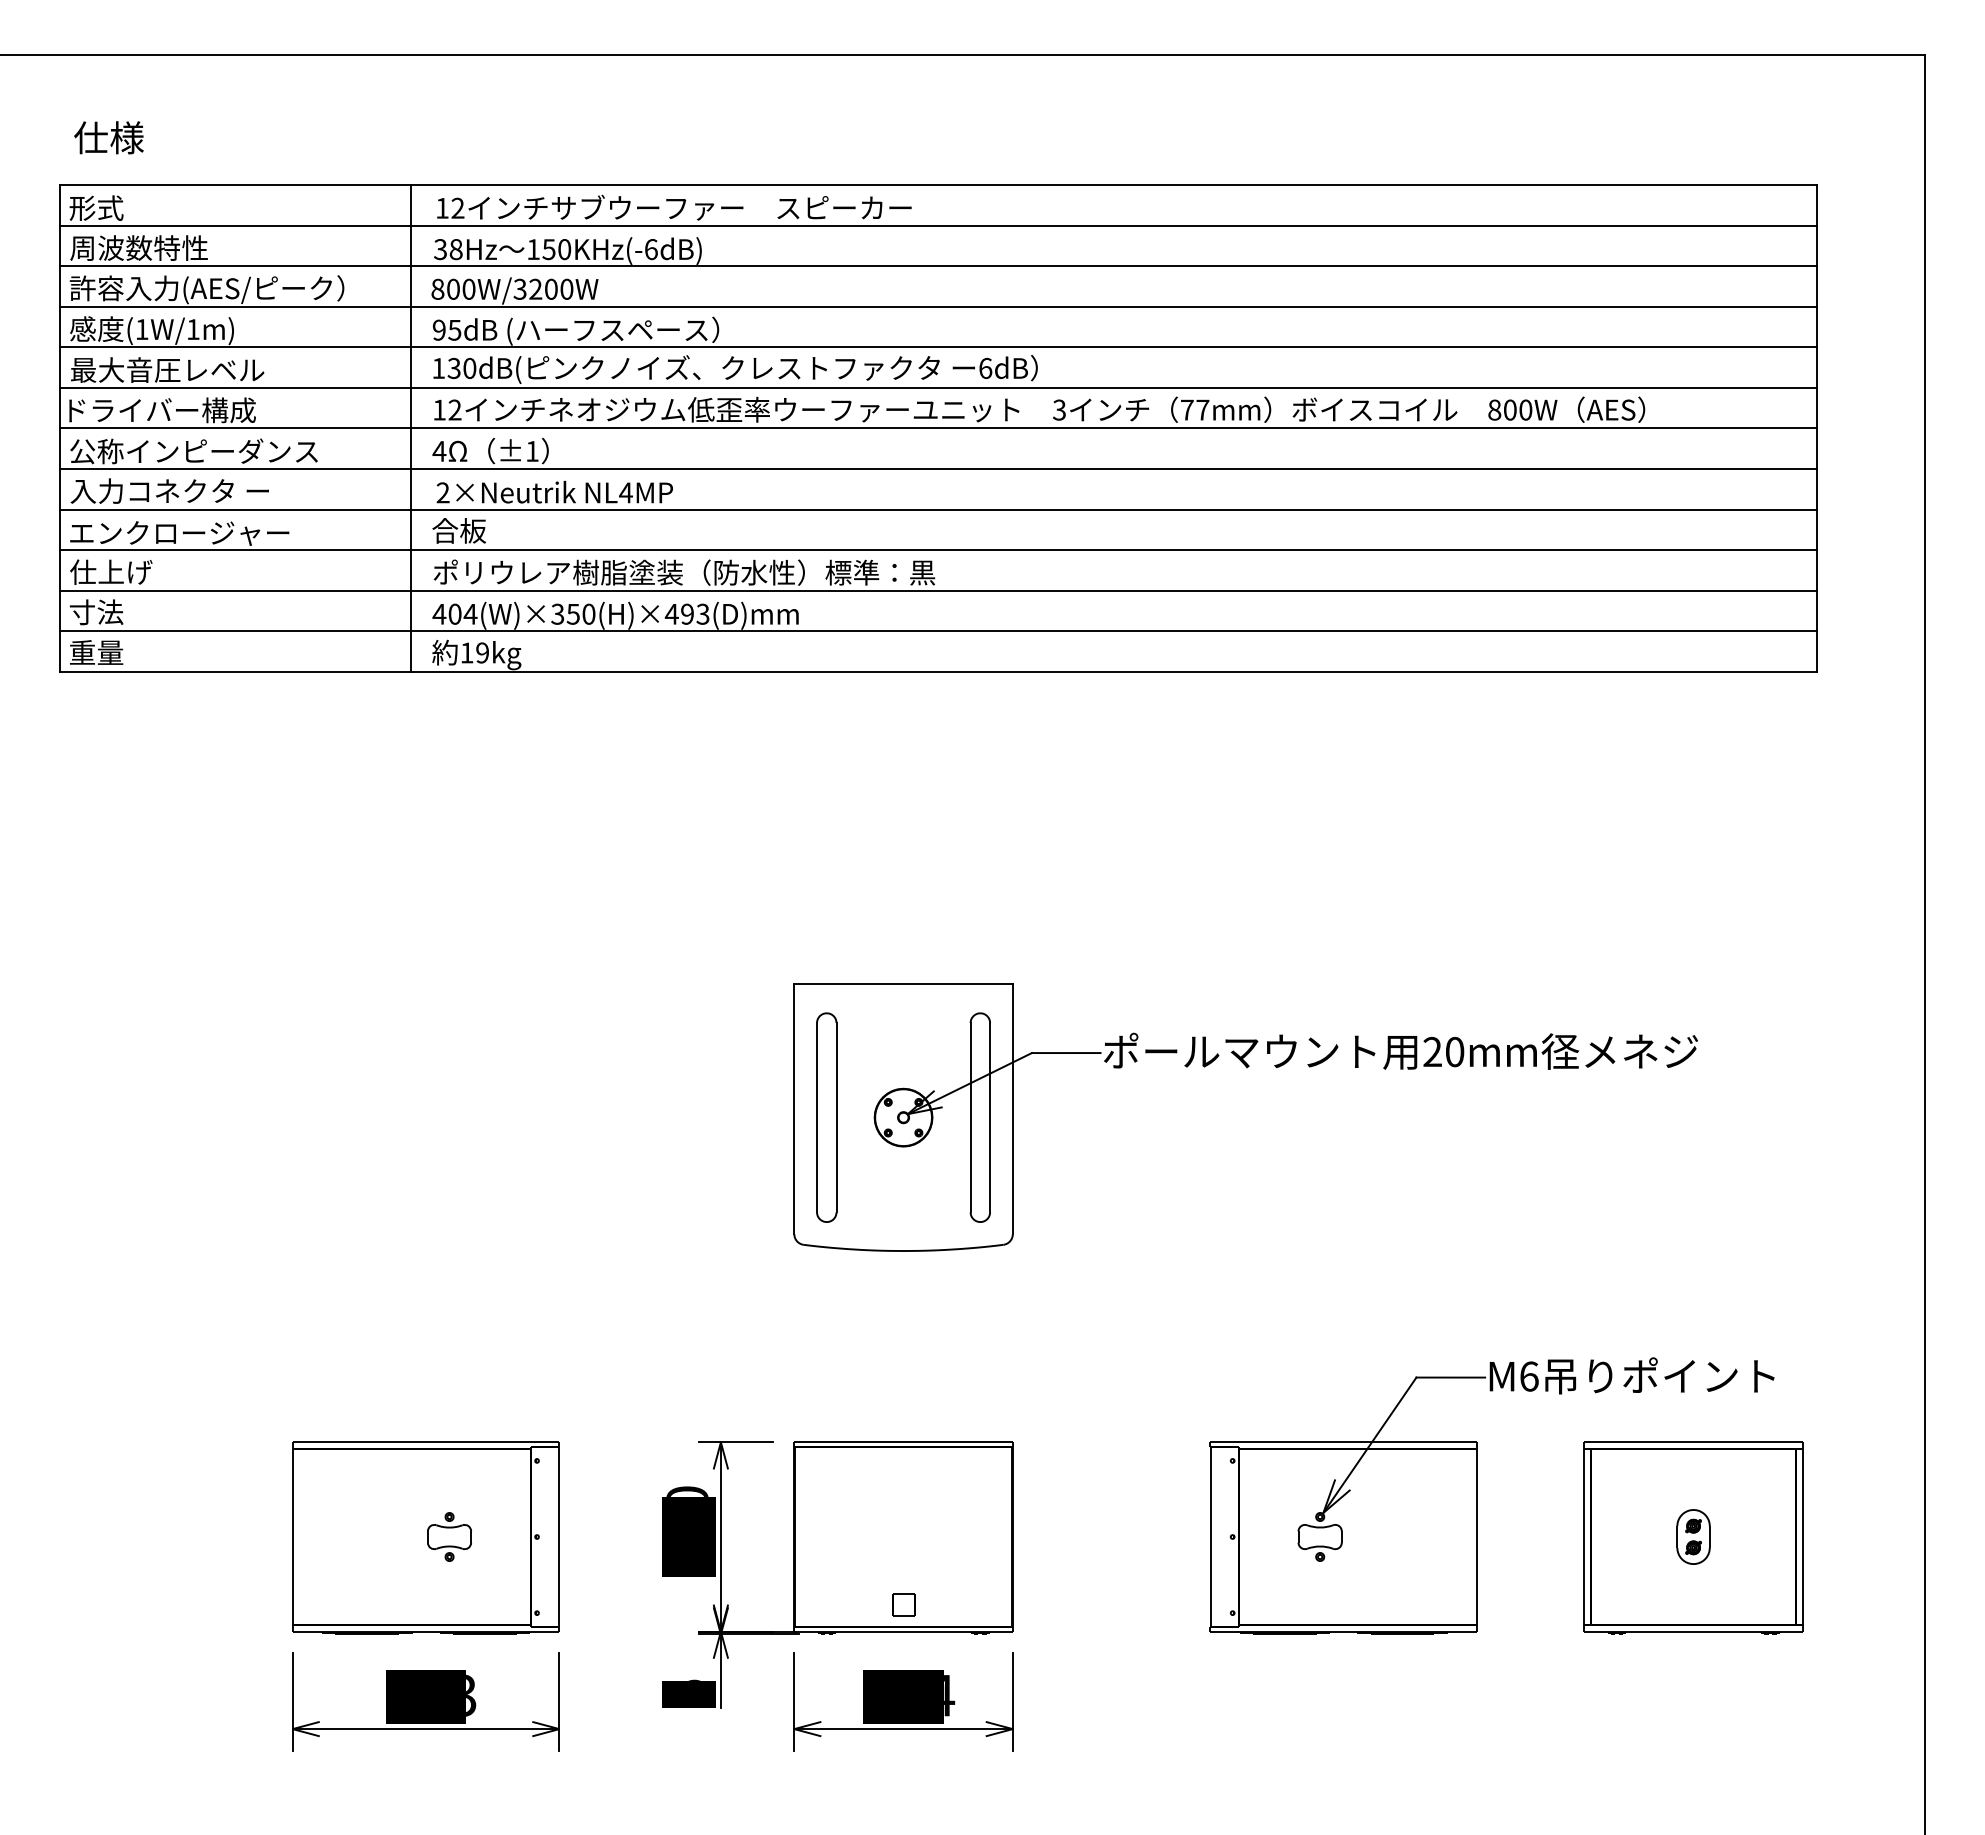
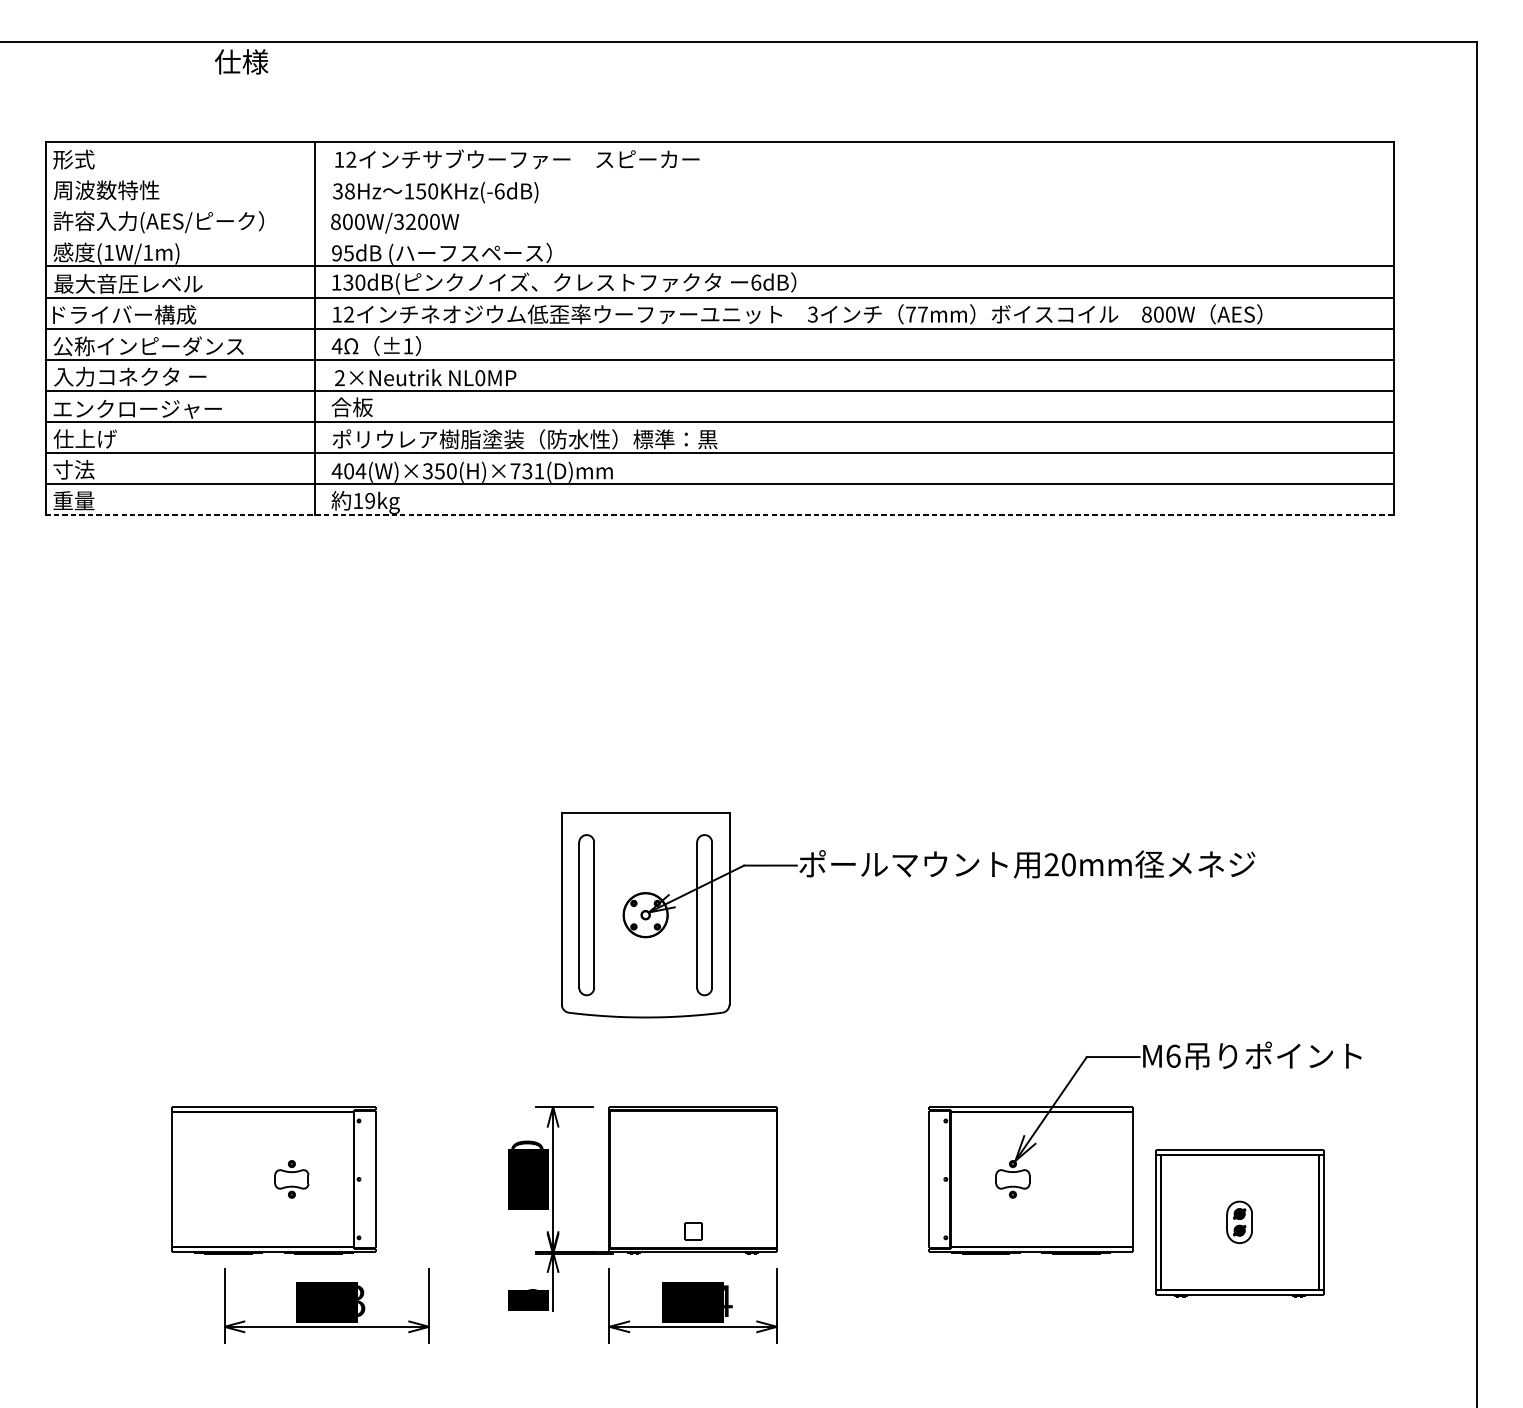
text: (108, 137) -> (241, 61), moved
line: (938, 225) -> (720, 172), removed
line: (938, 266) -> (720, 204), removed
line: (938, 306) -> (720, 235), removed
text: (625, 492) -> (479, 377), NL4MP -> NL0MP
text: (686, 613) -> (526, 470), 404(W)×350(H)×493(D)mm -> 404(W)×350(H)×731(D)mm
line: (938, 671) -> (720, 515), solid -> dashed
part: (1246, 1068) -> (908, 877), moved
part: (425, 1537) -> (273, 1179), moved
part: (1693, 1537) -> (1239, 1222), moved

